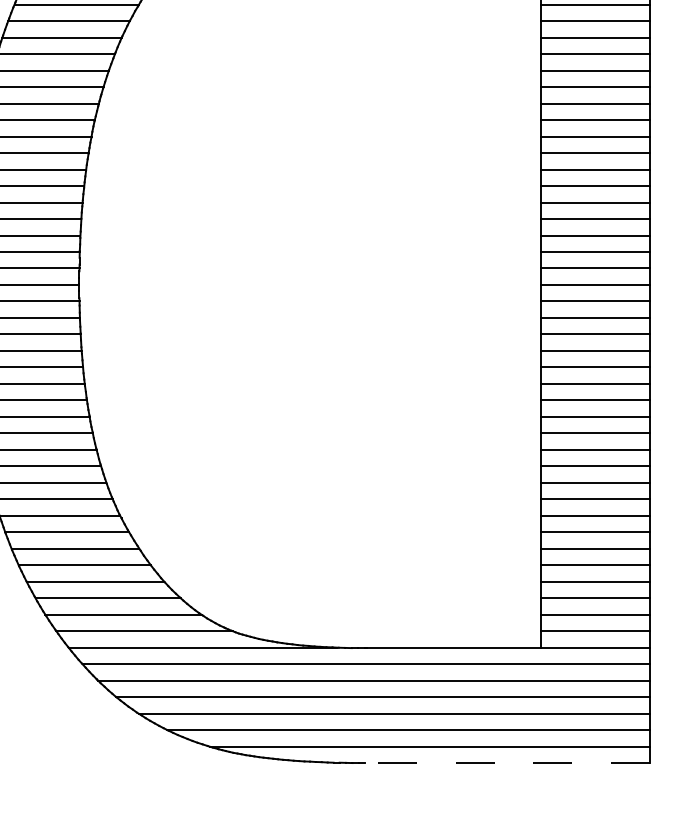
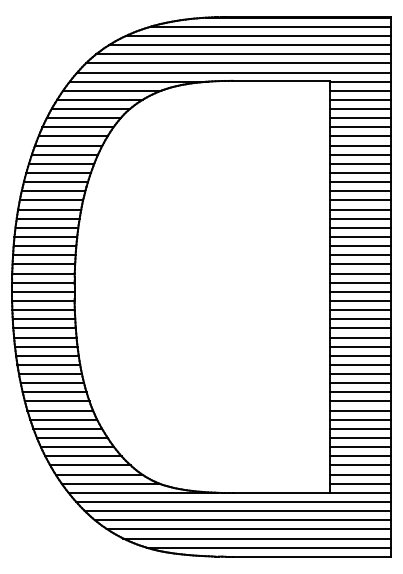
line: (508, 762) -> (312, 556), dashed -> solid

